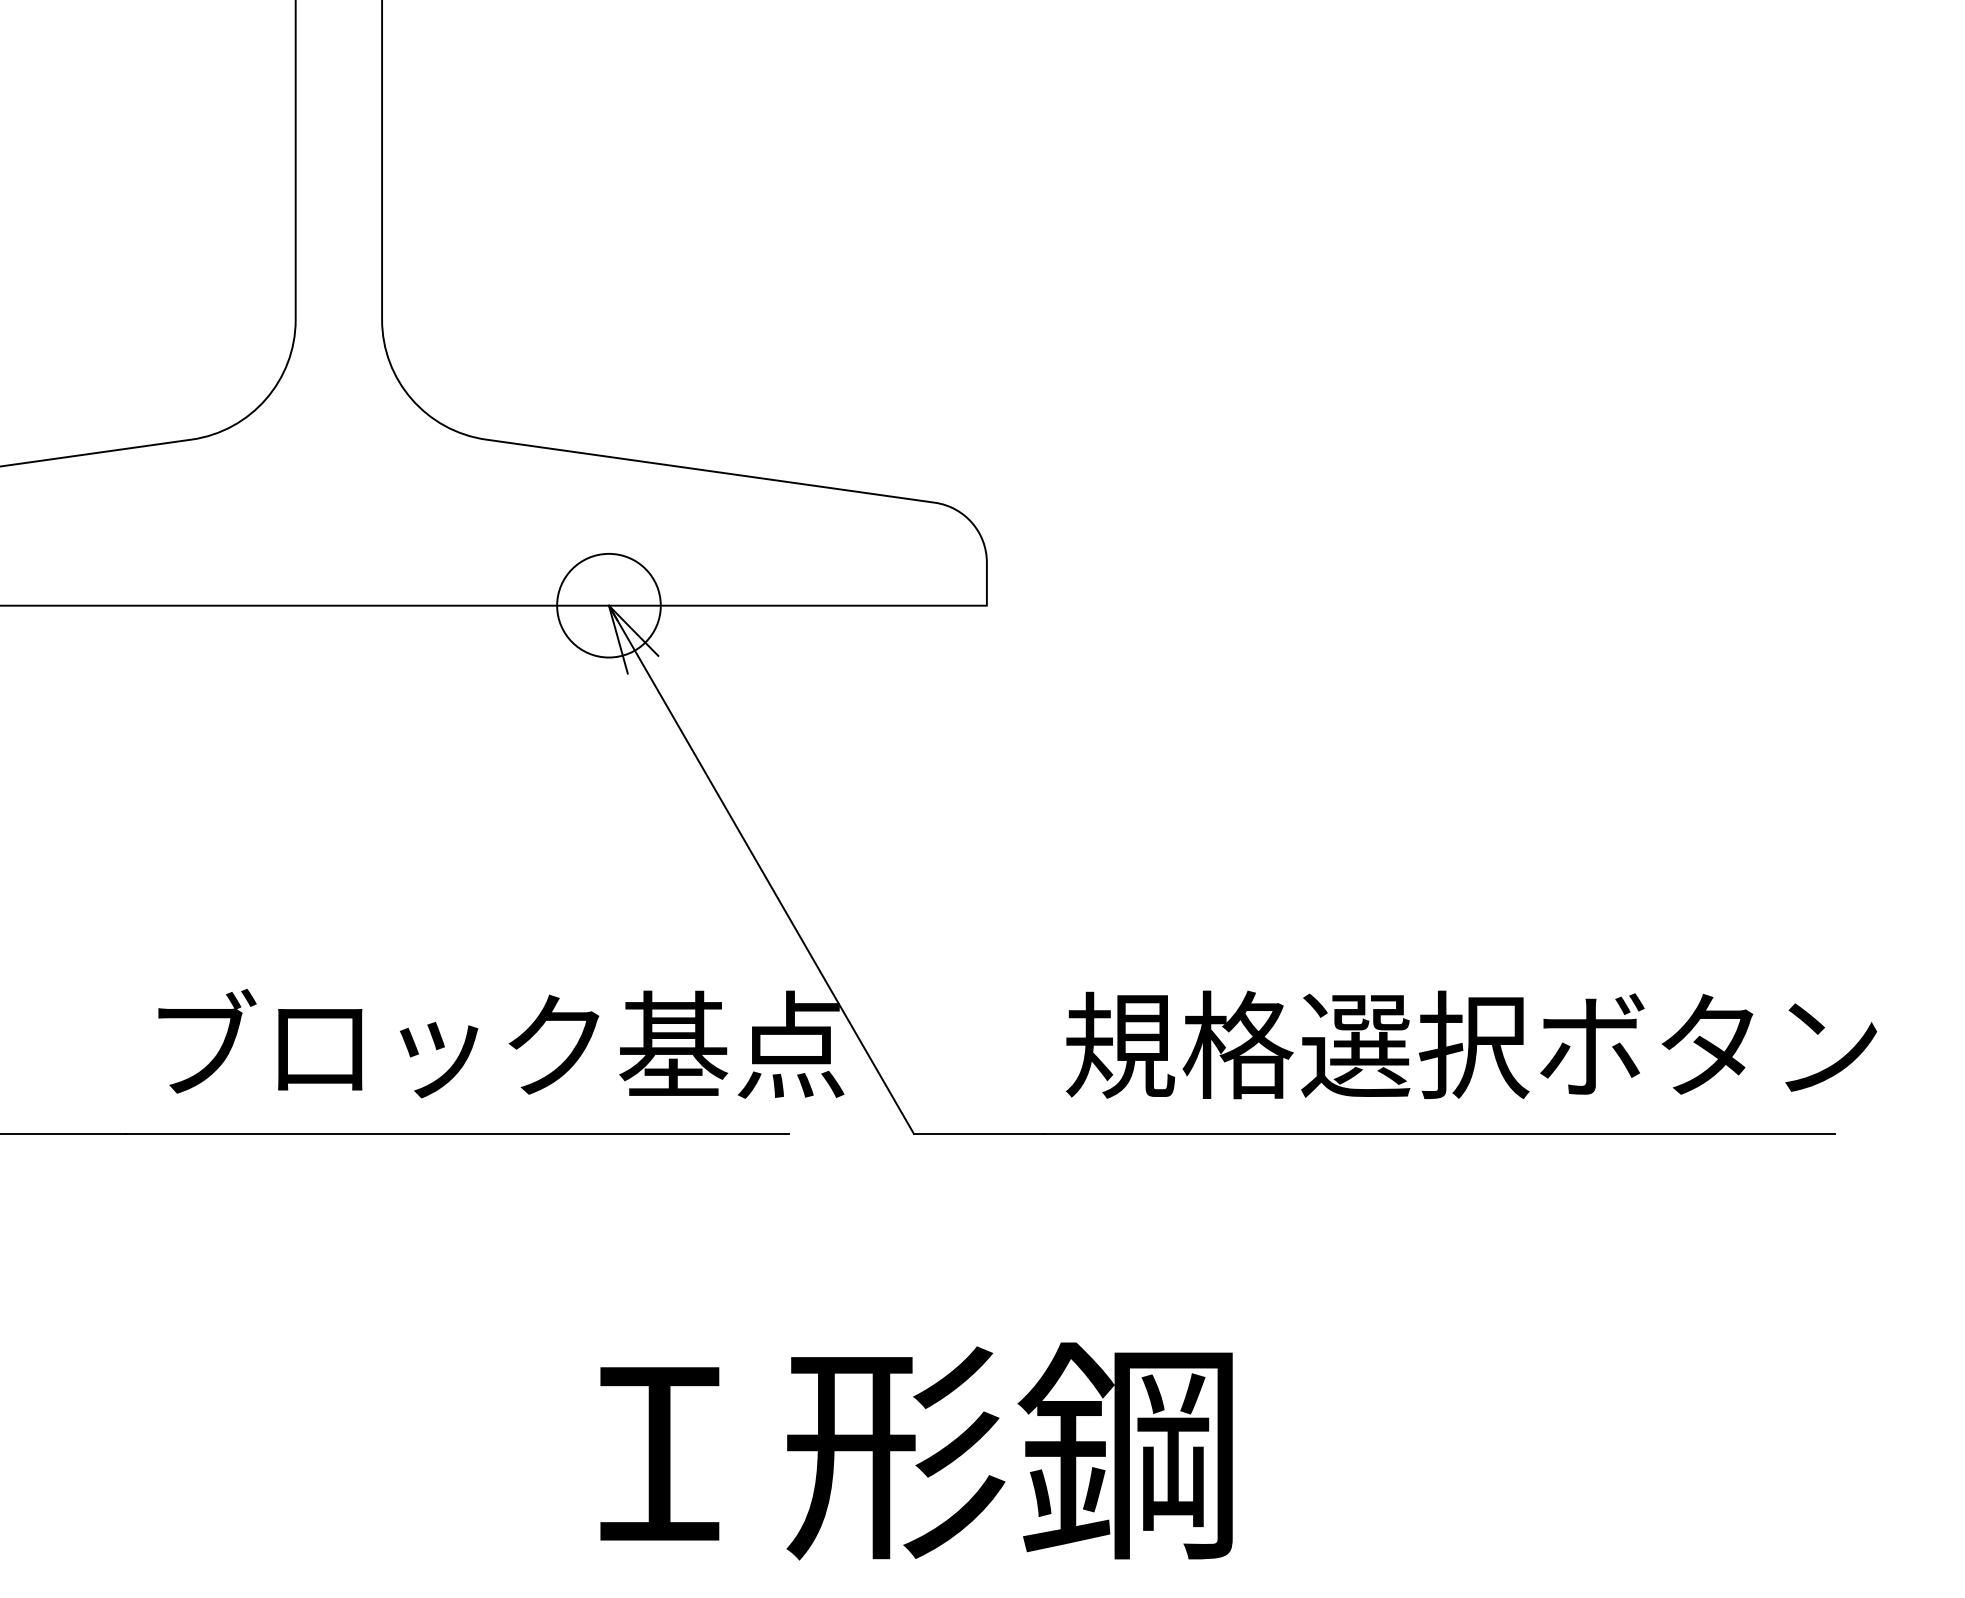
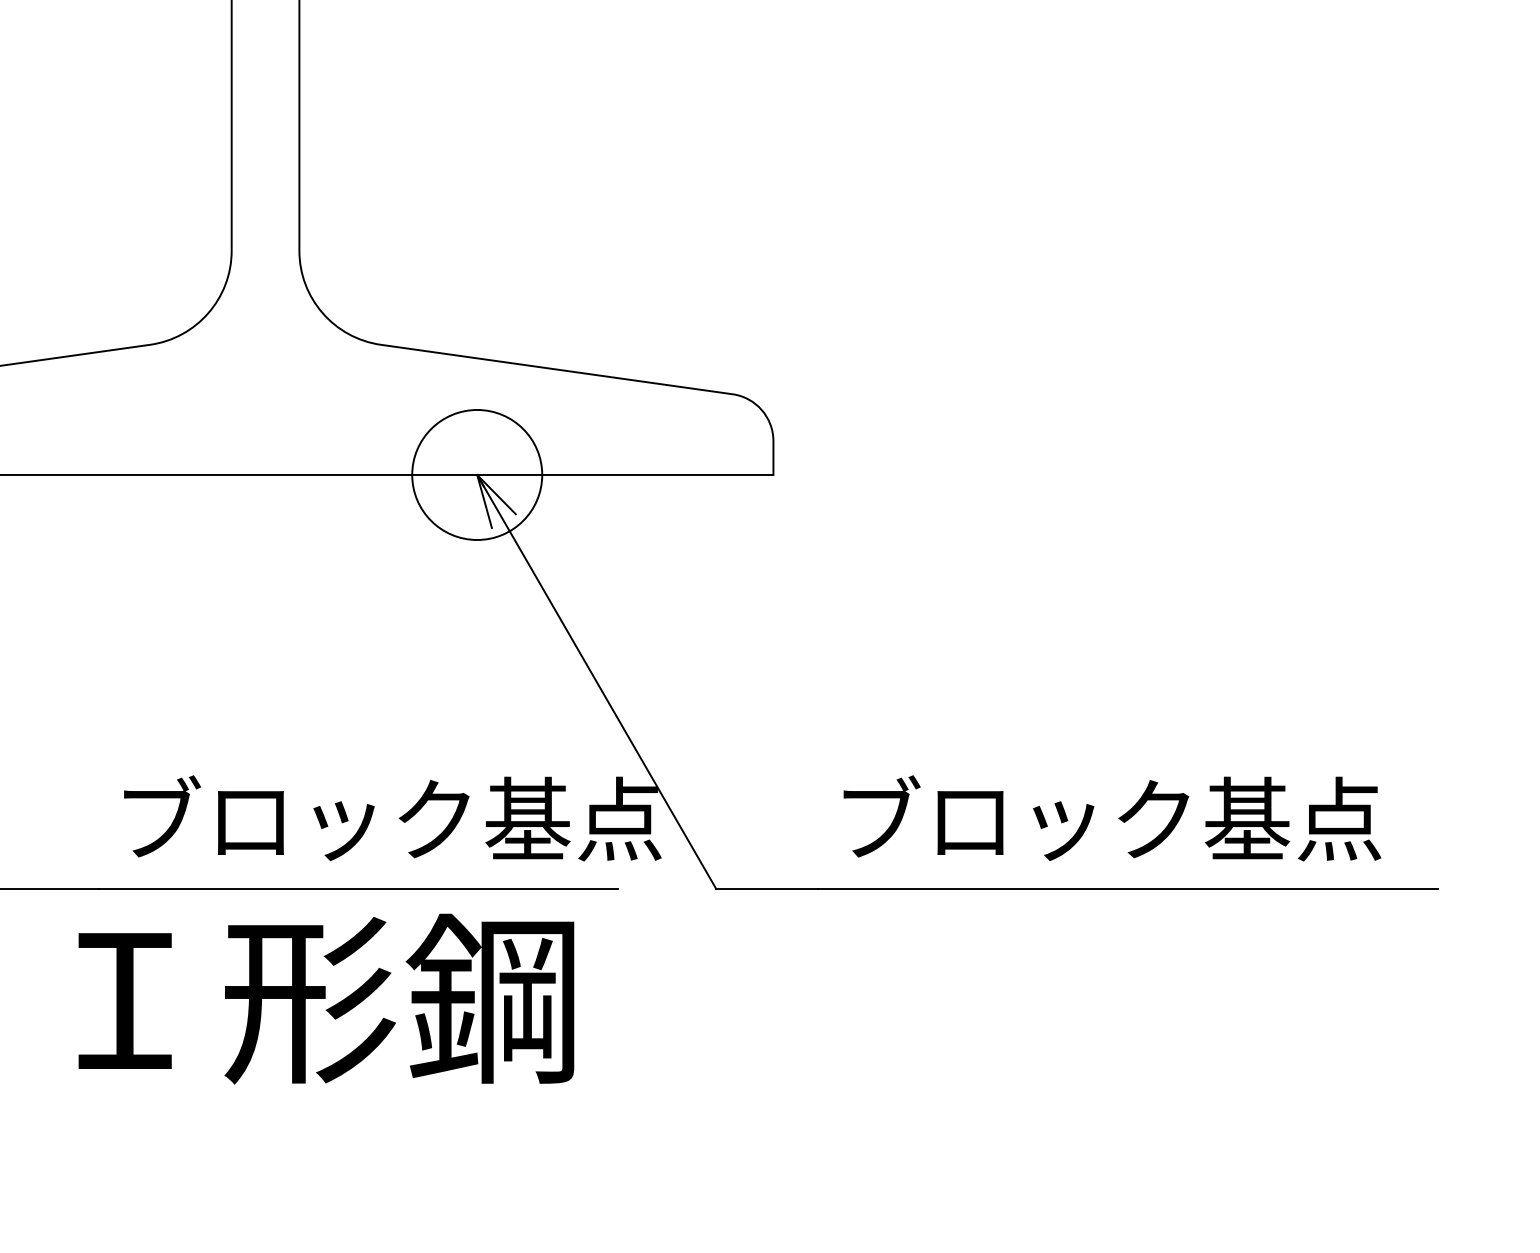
circle: (608, 605) -> (476, 474), size x1.6
text: (1471, 1043) -> (1153, 818), 規格選択ボタン -> ブロック基点
text: (916, 1451) -> (326, 999), moved

